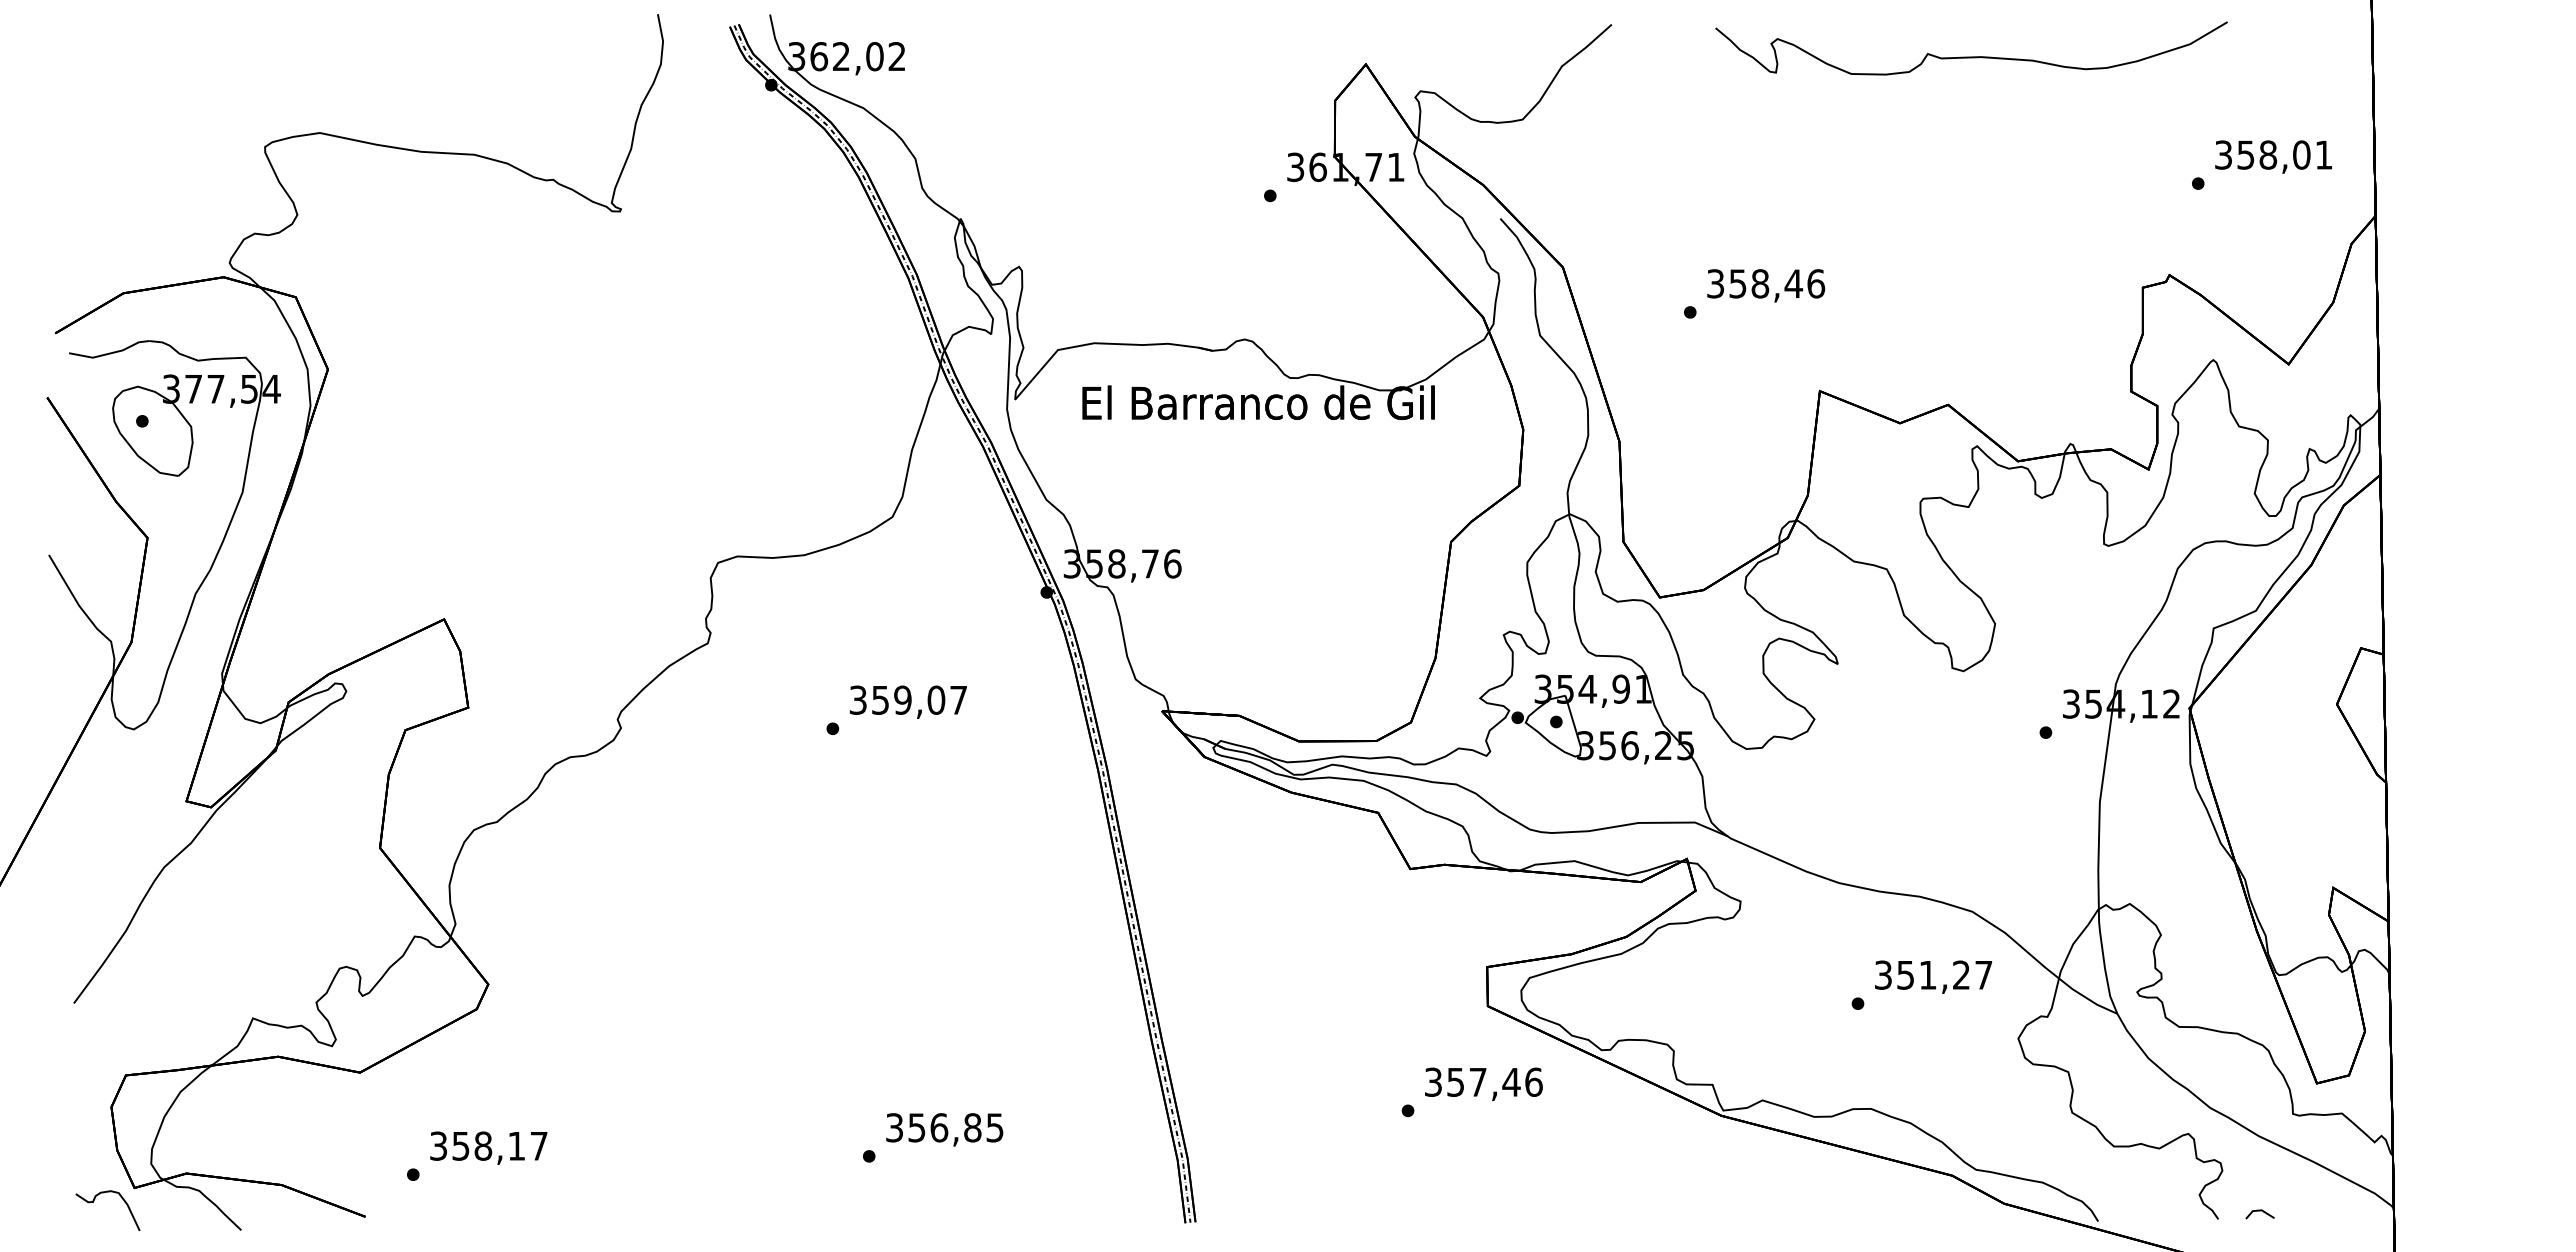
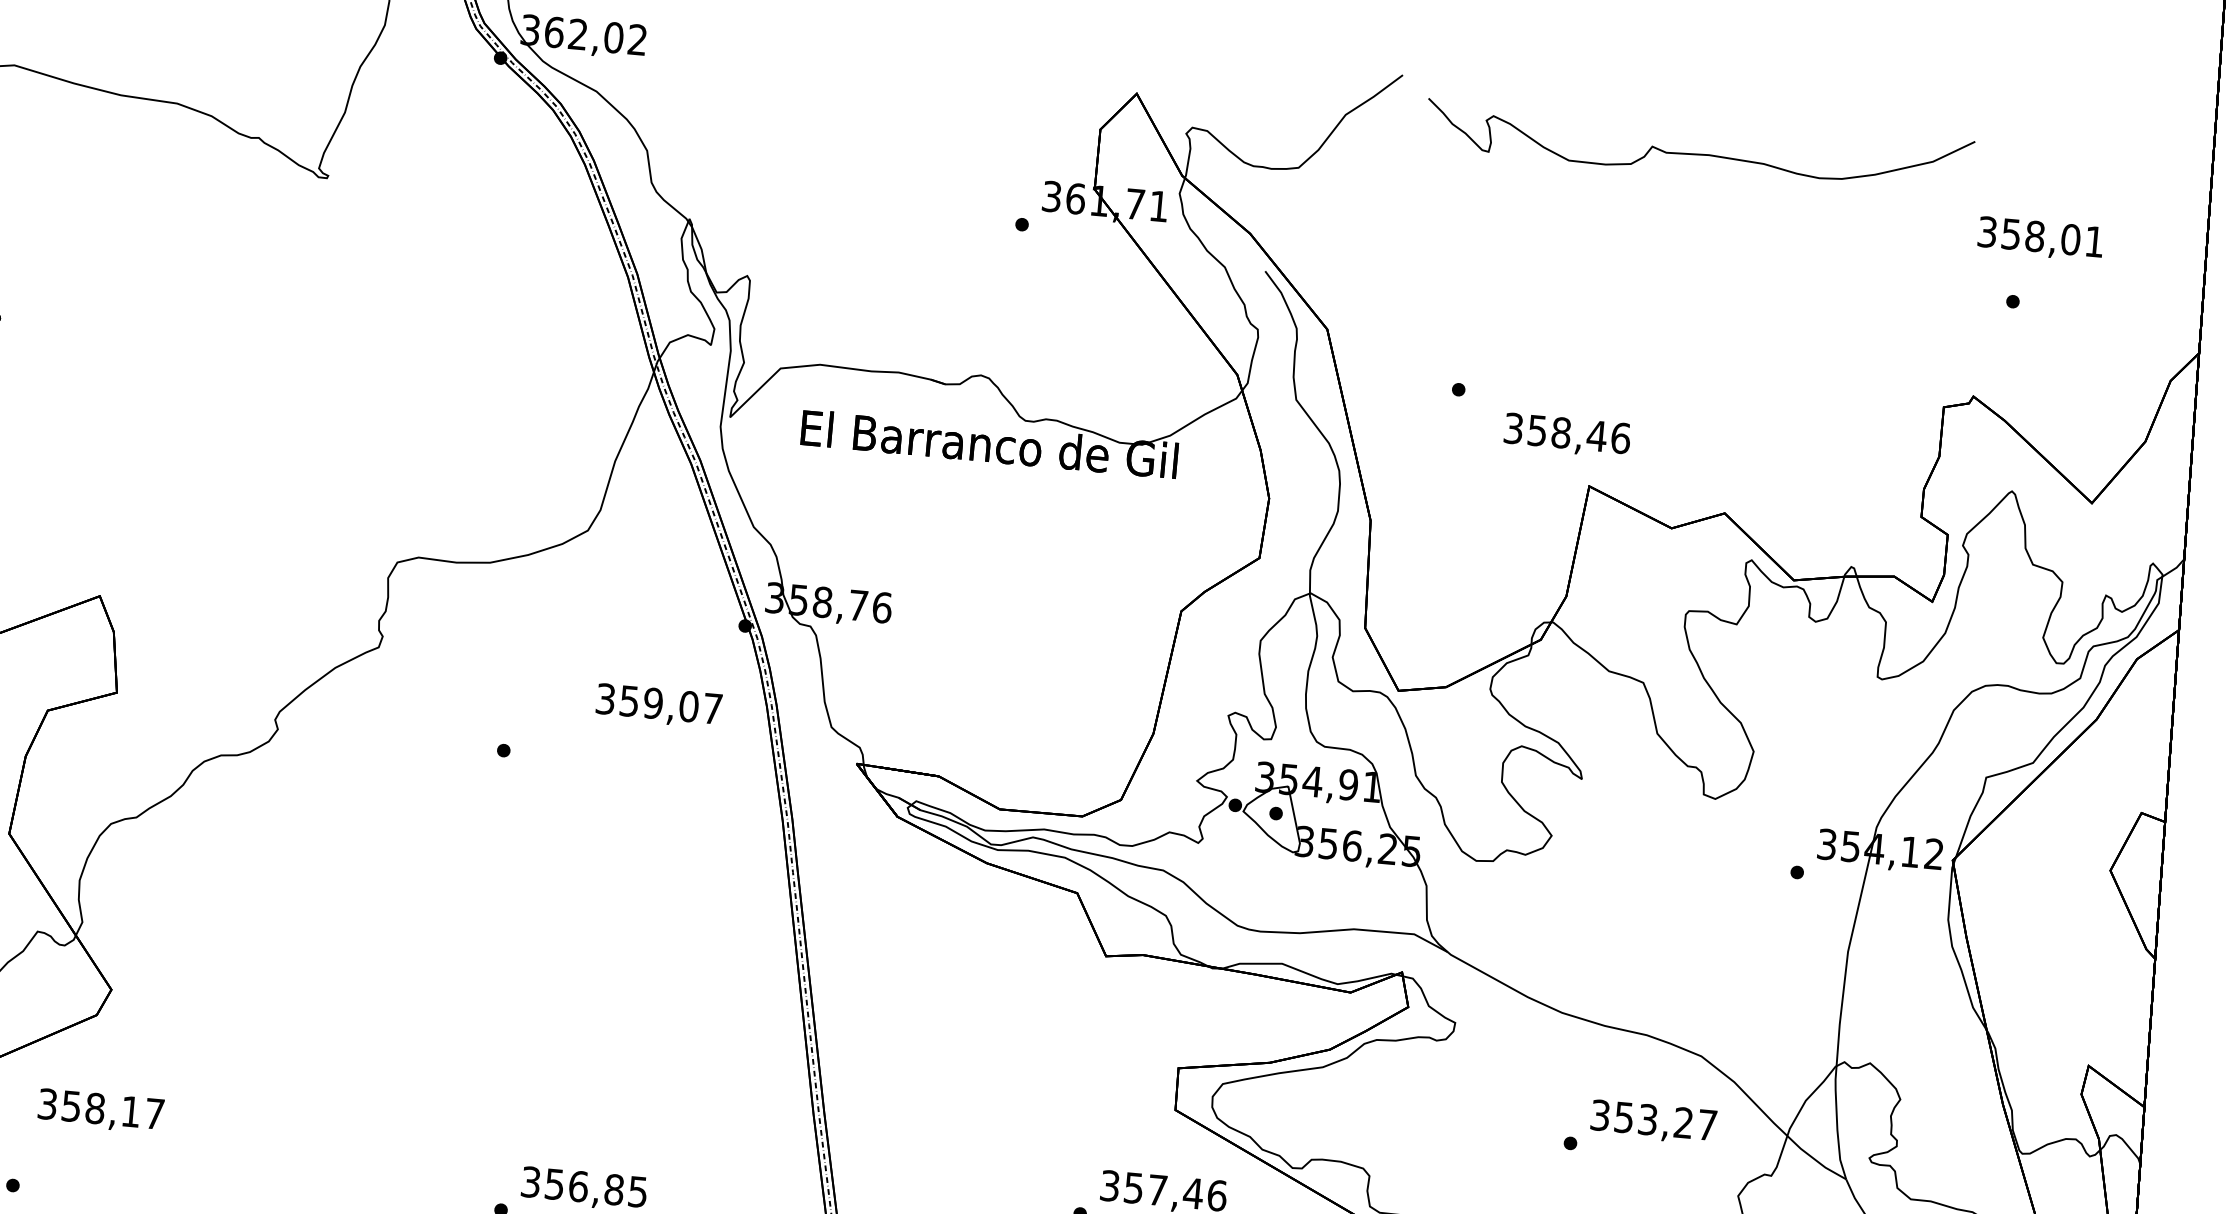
curve: (1971, 56) -> (1698, 153), moved
text: (2273, 156) -> (2040, 238), moved
text: (1766, 285) -> (1567, 435), moved
text: (907, 701) -> (658, 705), moved
text: (1927, 974) -> (1647, 1118), 351,27 -> 353,27
text: (488, 1147) -> (100, 1110), moved

